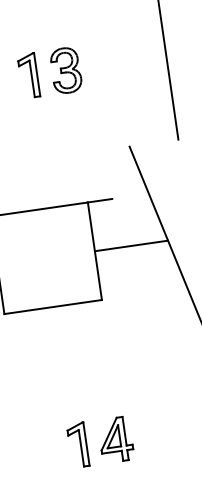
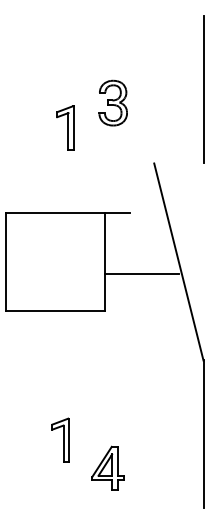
part: (65, 70) -> (112, 102), moved
part: (28, 75) -> (65, 127), moved
line: (130, 245) -> (141, 273), moved
part: (115, 438) -> (107, 467), moved
part: (77, 444) -> (60, 439), moved

